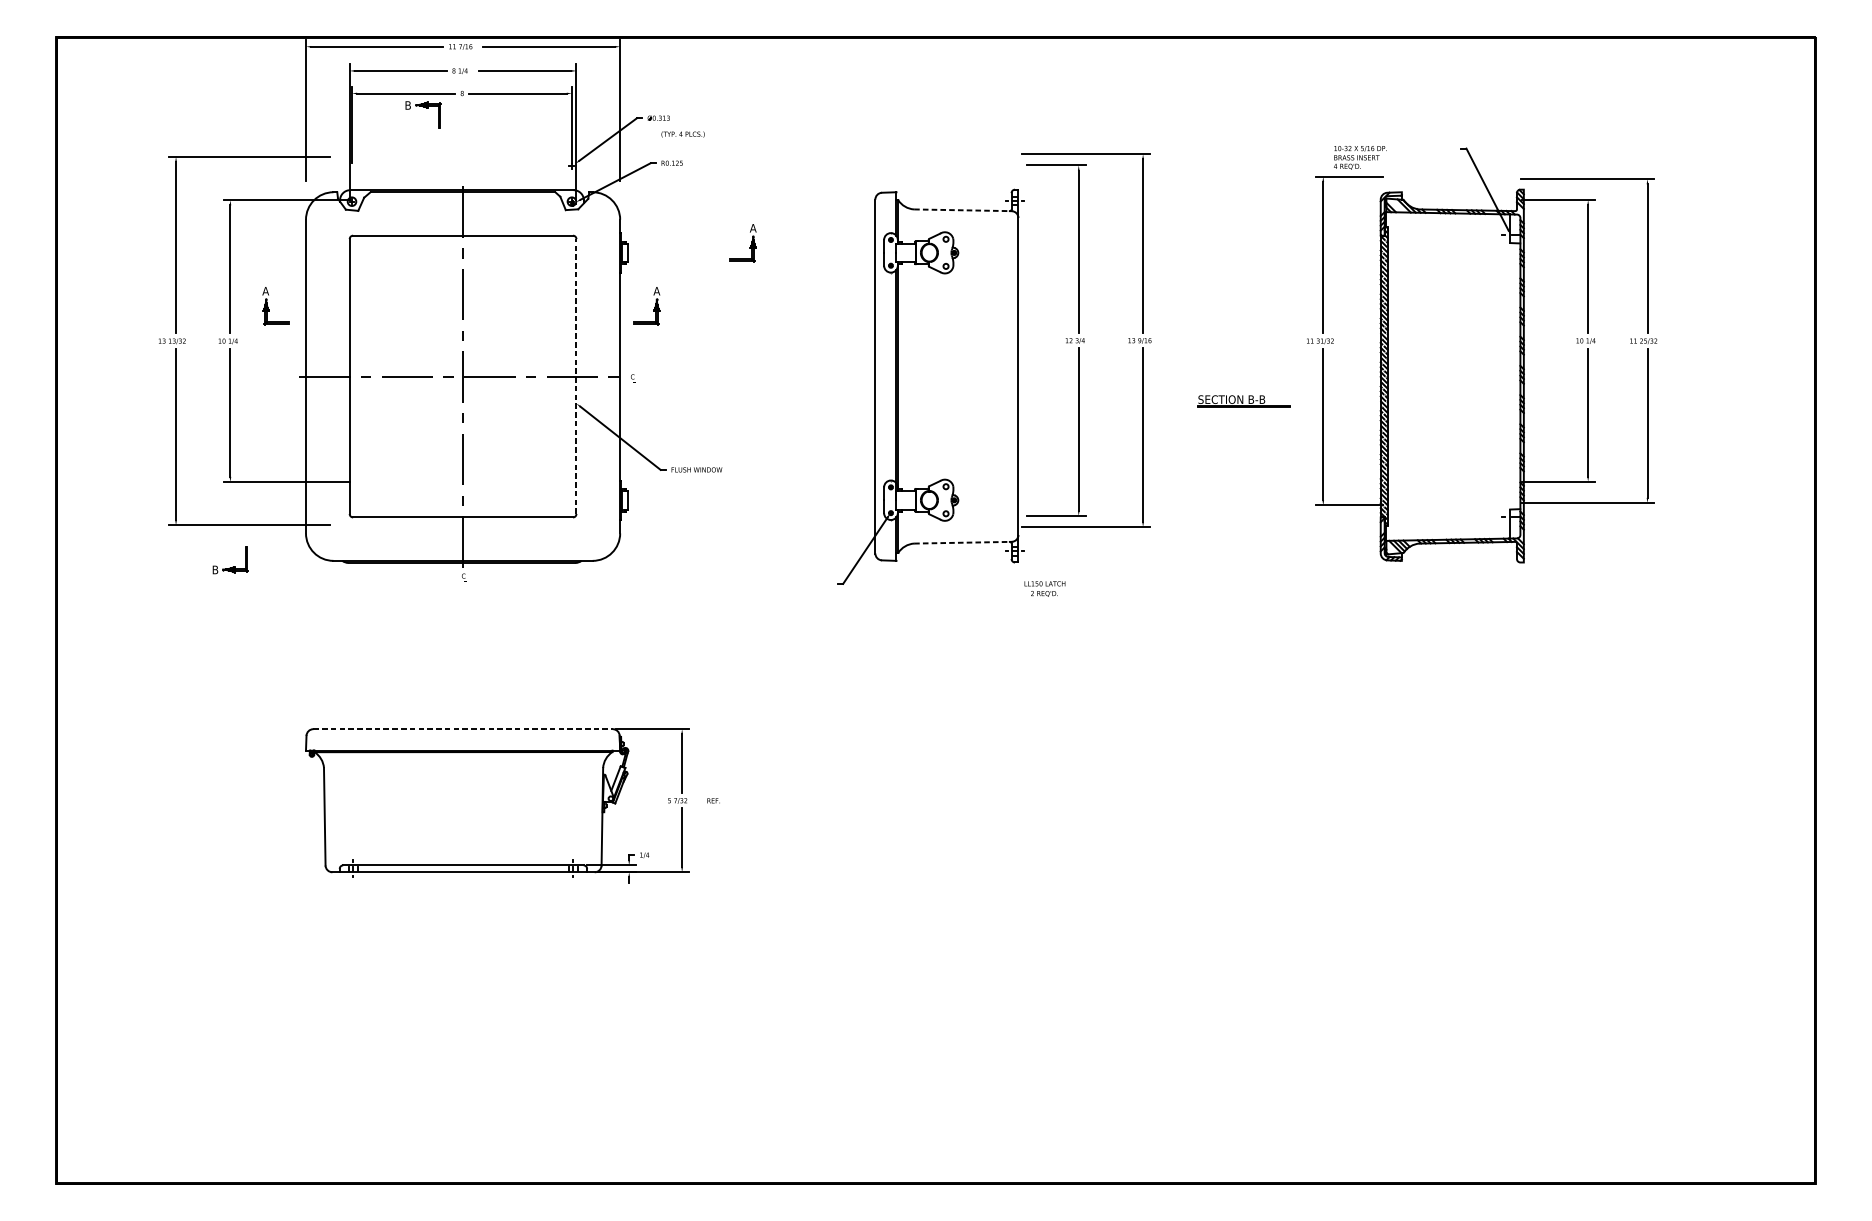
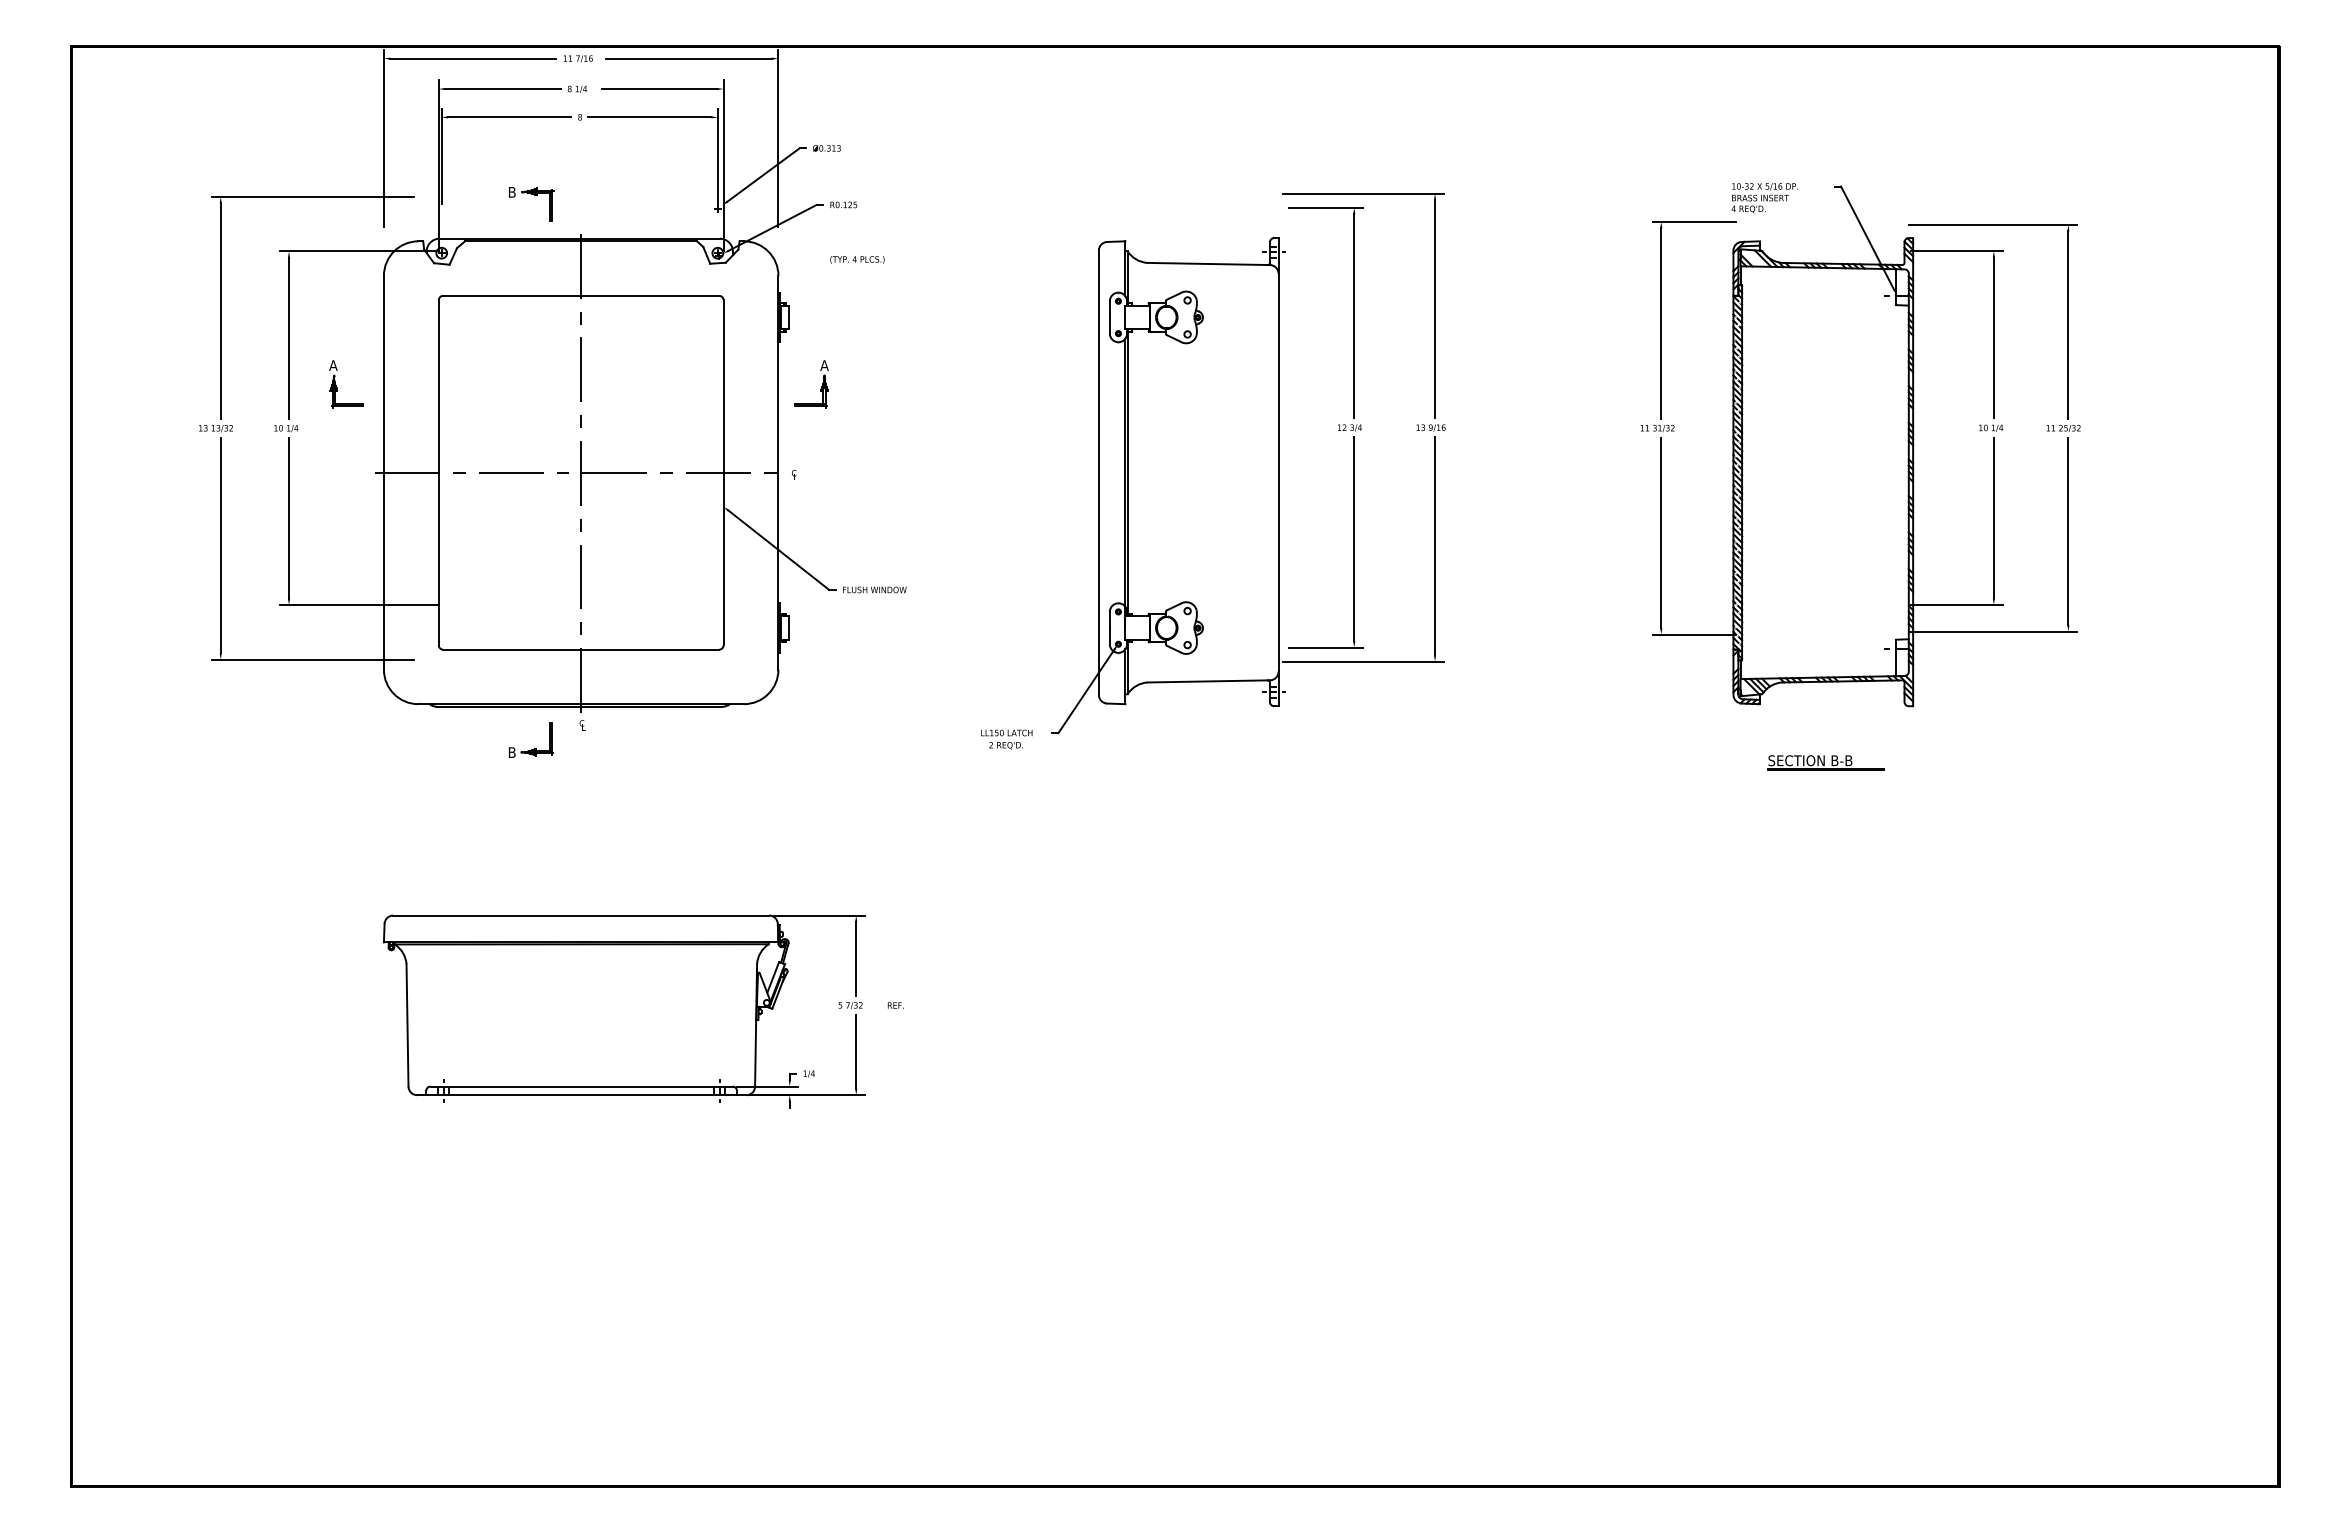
part: (425, 107) -> (533, 195), moved
text: (683, 134) -> (857, 259), moved
text: (1360, 158) -> (1764, 198), moved
line: (962, 209) -> (1208, 263), dashed -> solid
part: (750, 244) -> (942, 307), removed
line: (576, 376) -> (723, 472), dashed -> solid
part: (1243, 401) -> (1825, 762), moved
line: (962, 542) -> (1208, 681), dashed -> solid
part: (233, 566) -> (534, 748), moved
text: (1044, 588) -> (1006, 739), moved
line: (463, 729) -> (581, 915), dashed -> solid

